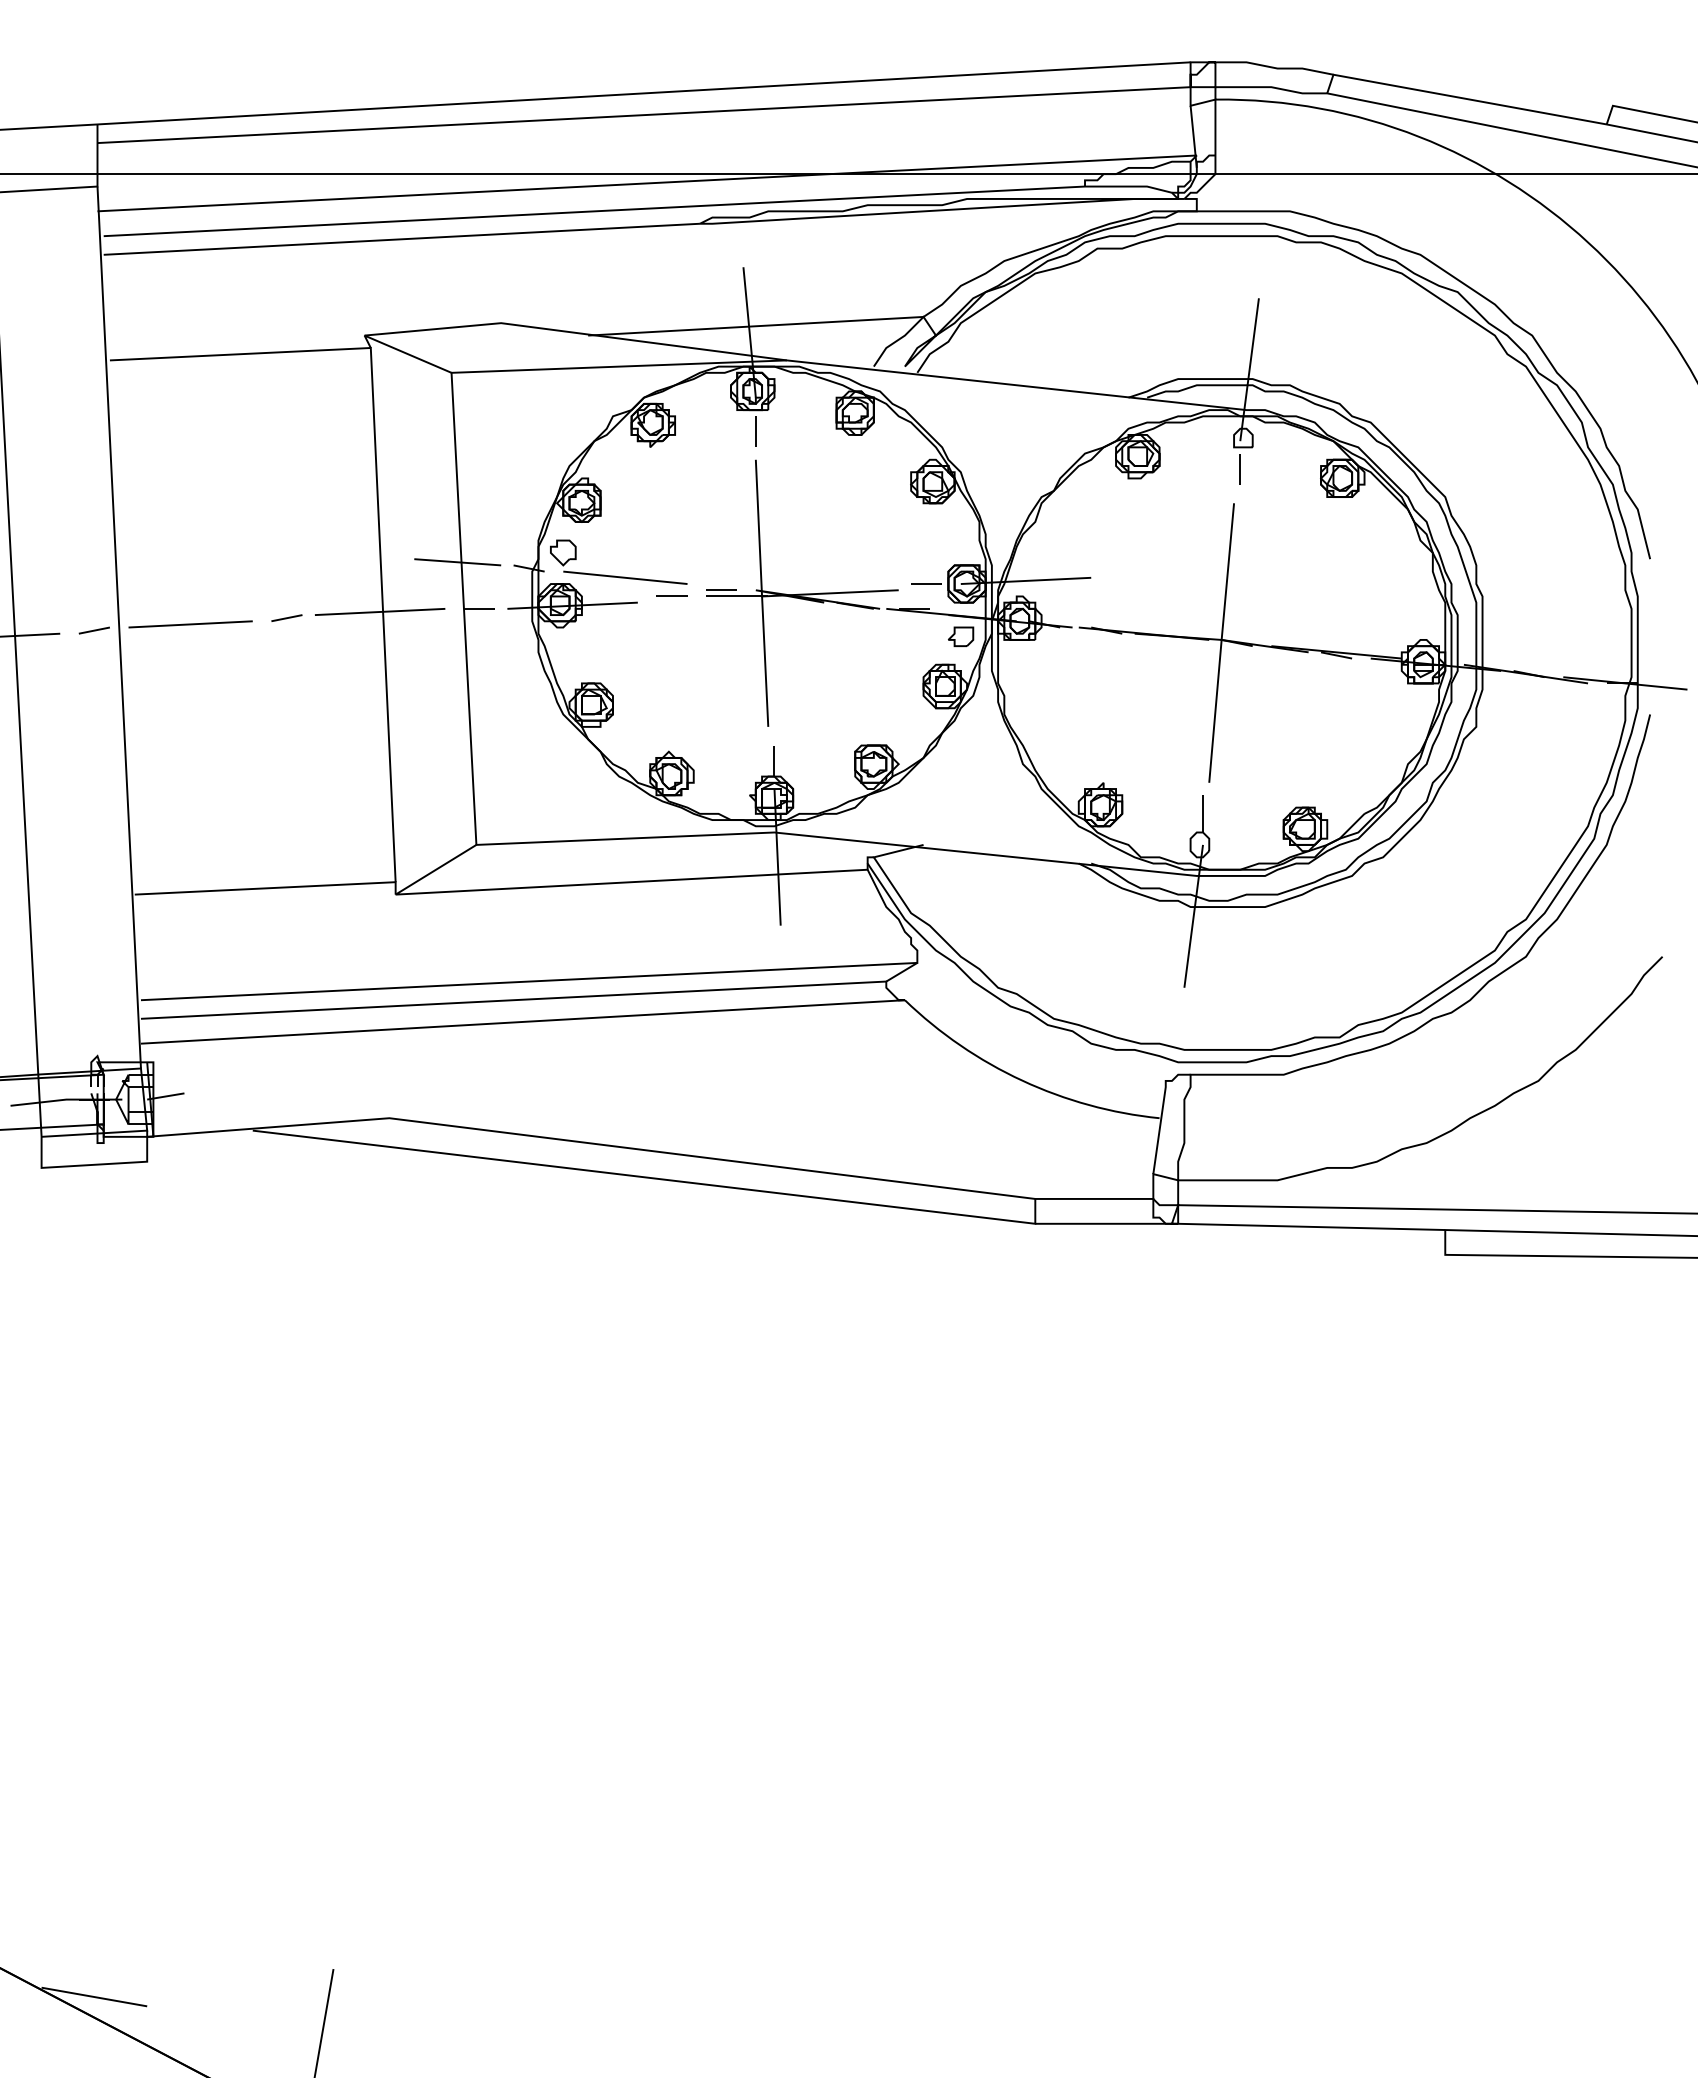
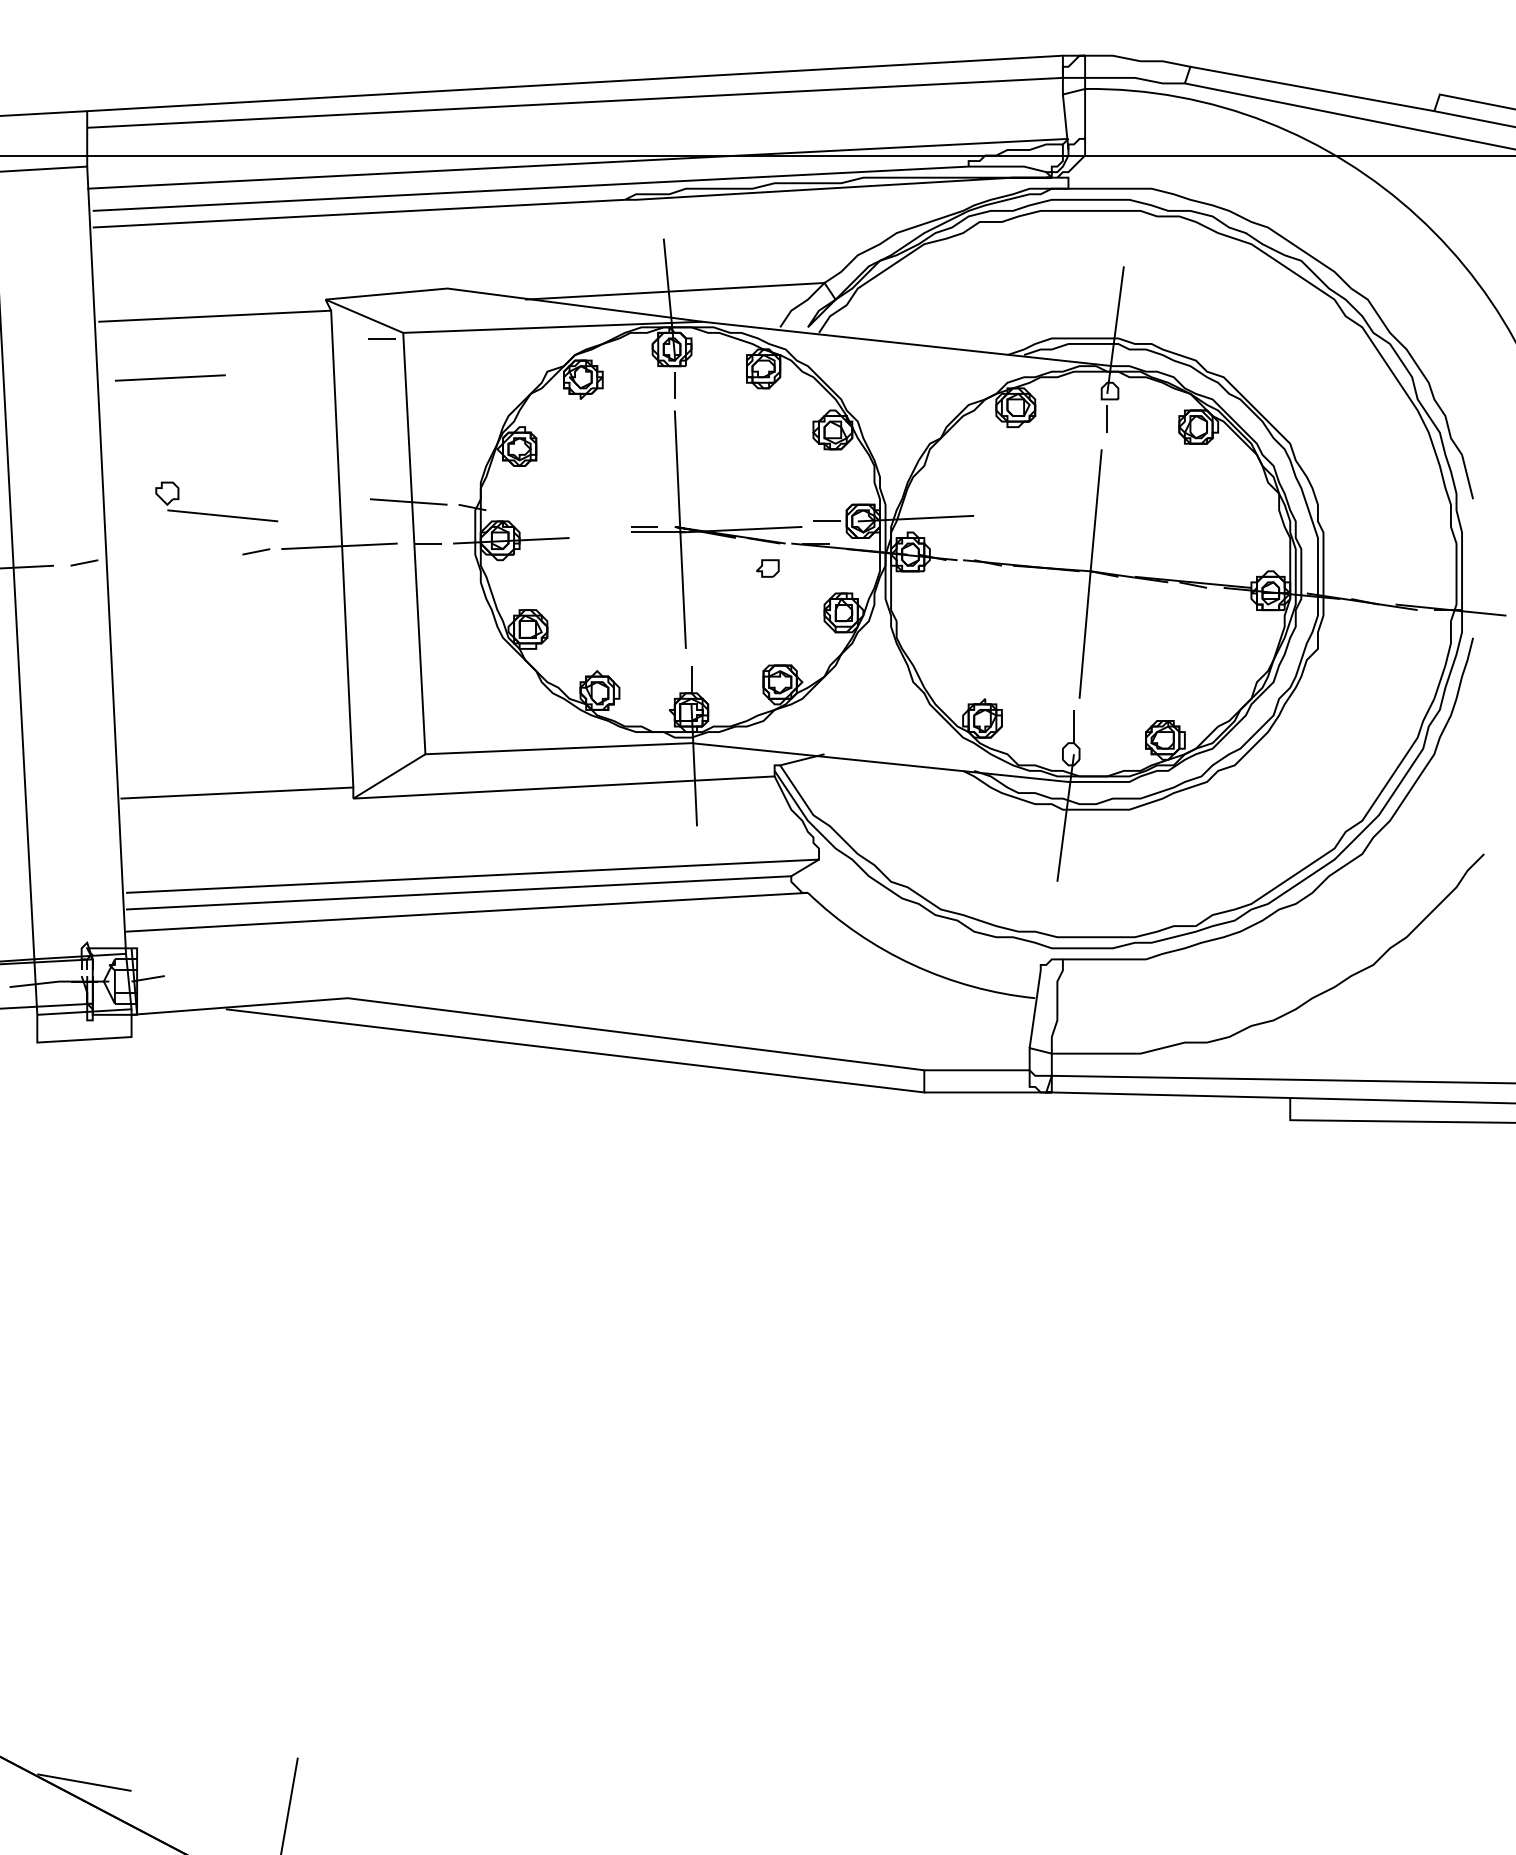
part: (615, 575) -> (213, 513), moved
line: (671, 595) -> (381, 337), moved
line: (190, 624) -> (170, 378), moved
part: (961, 636) -> (768, 568), moved

